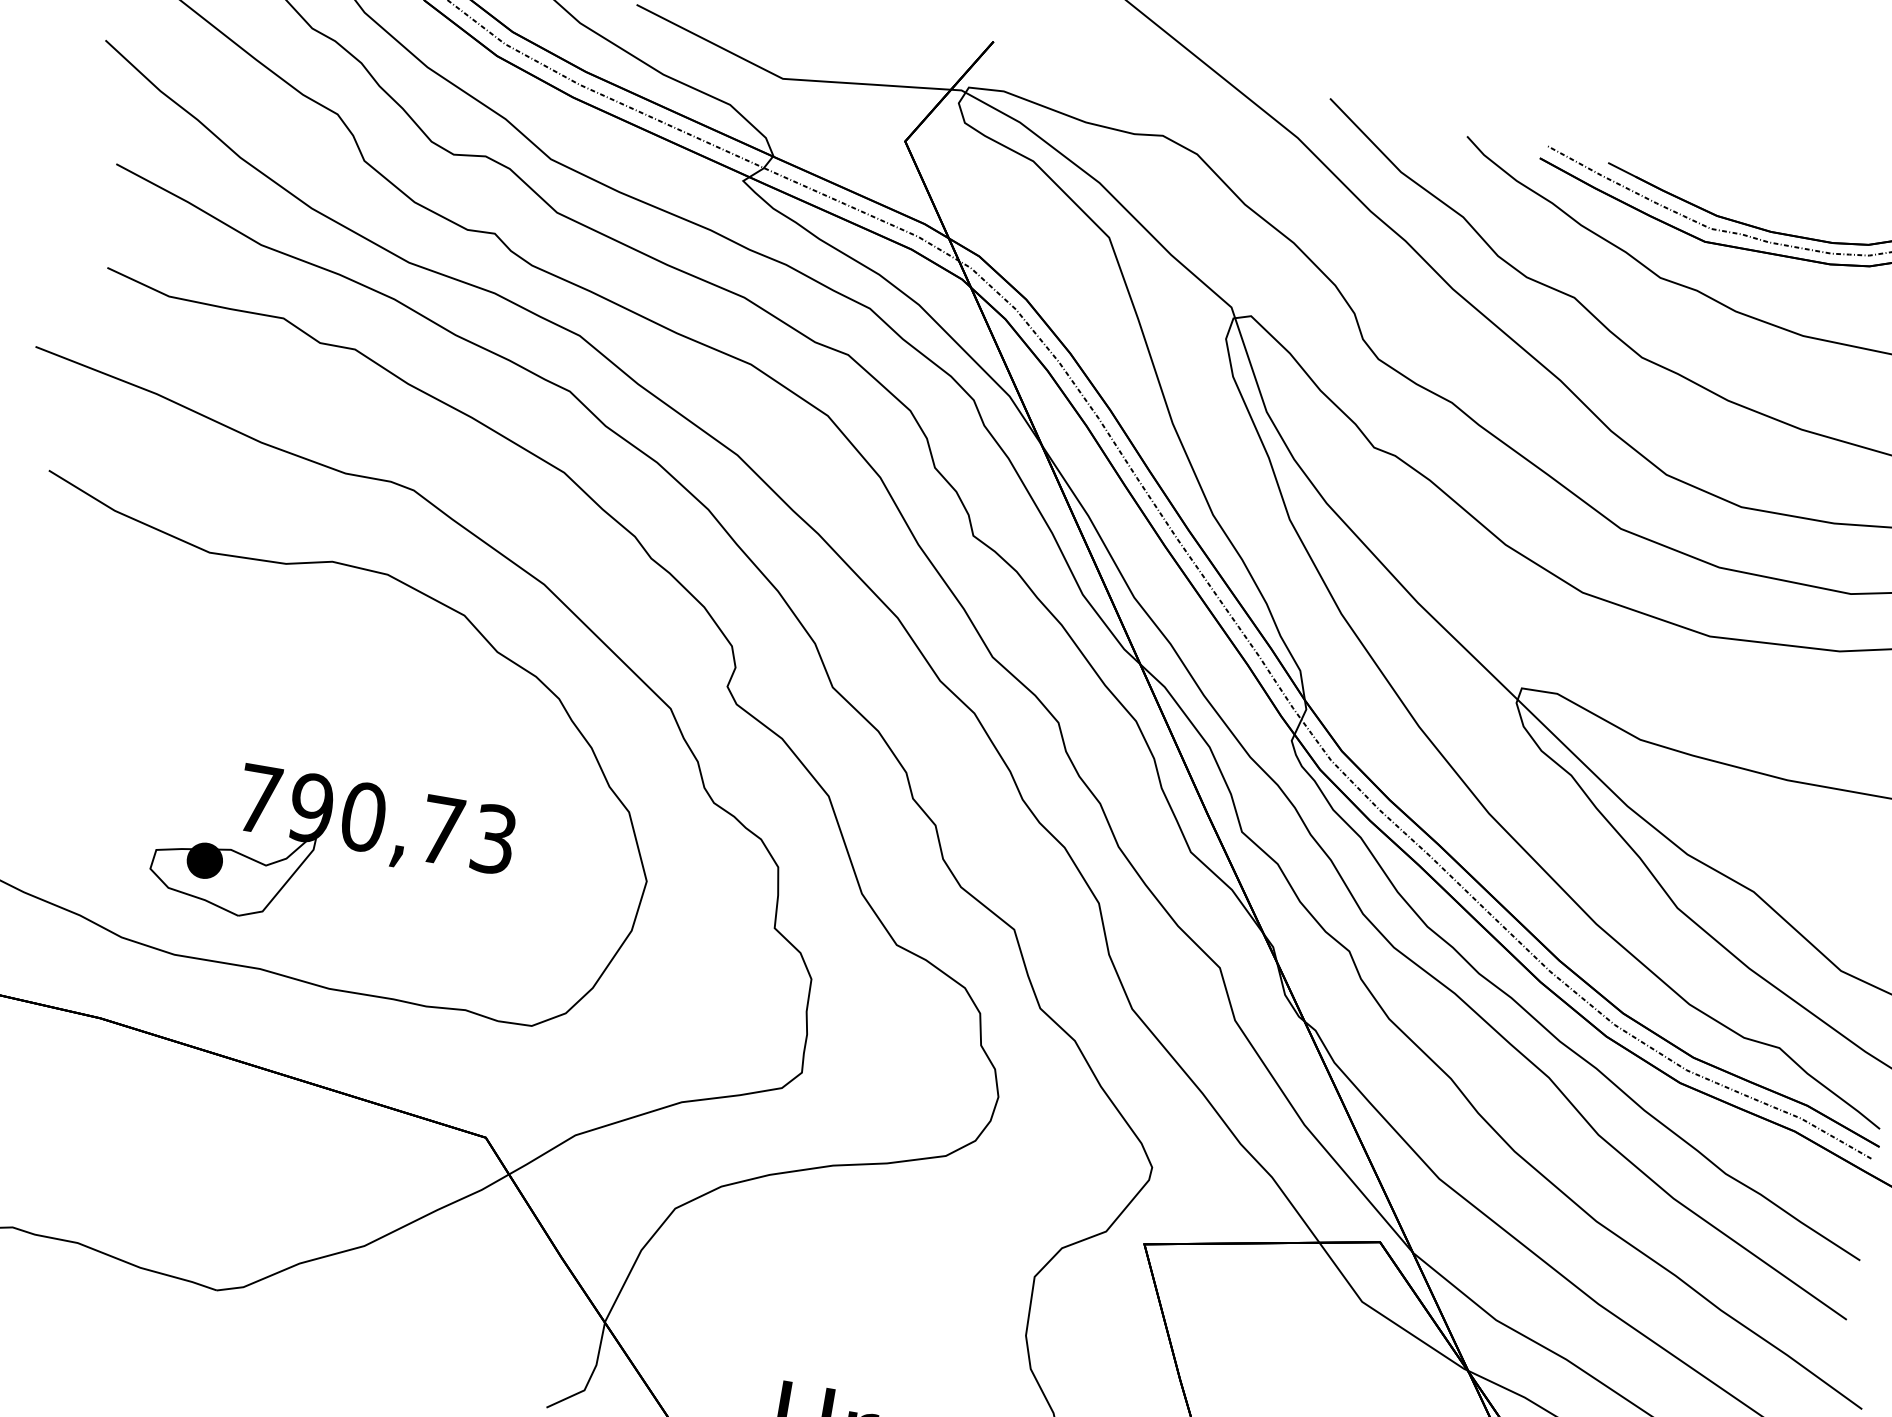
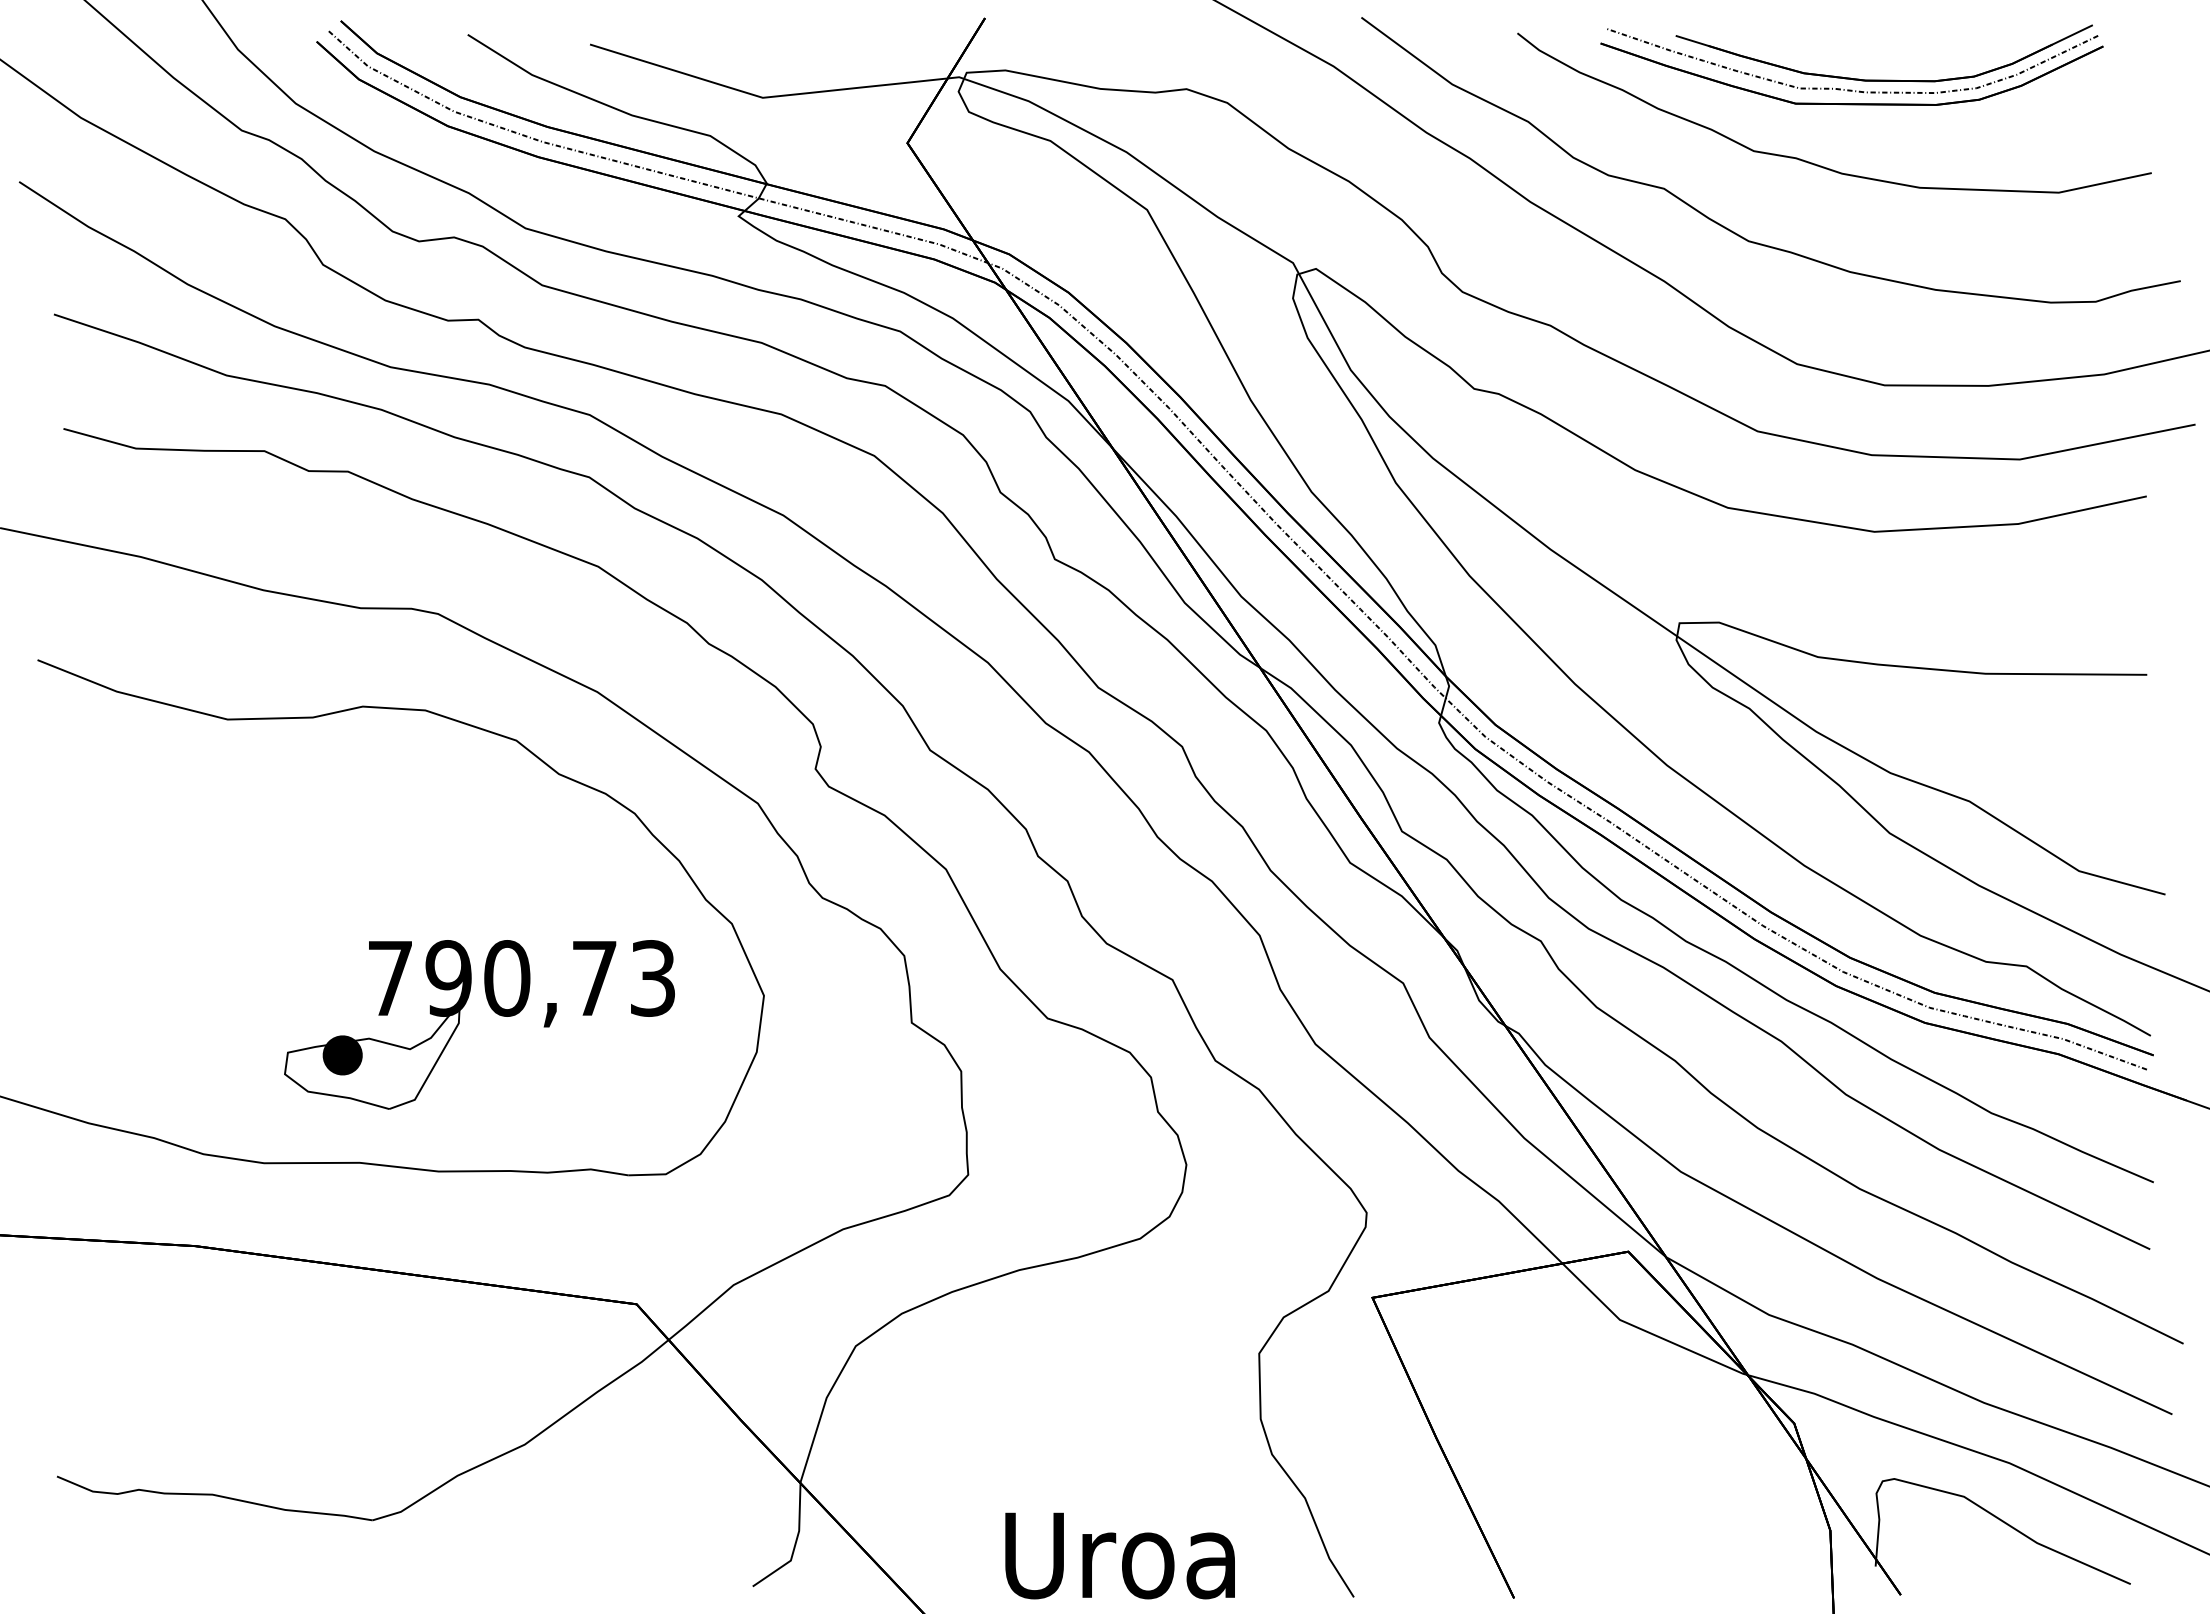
part: (345, 843) -> (492, 1010), moved

